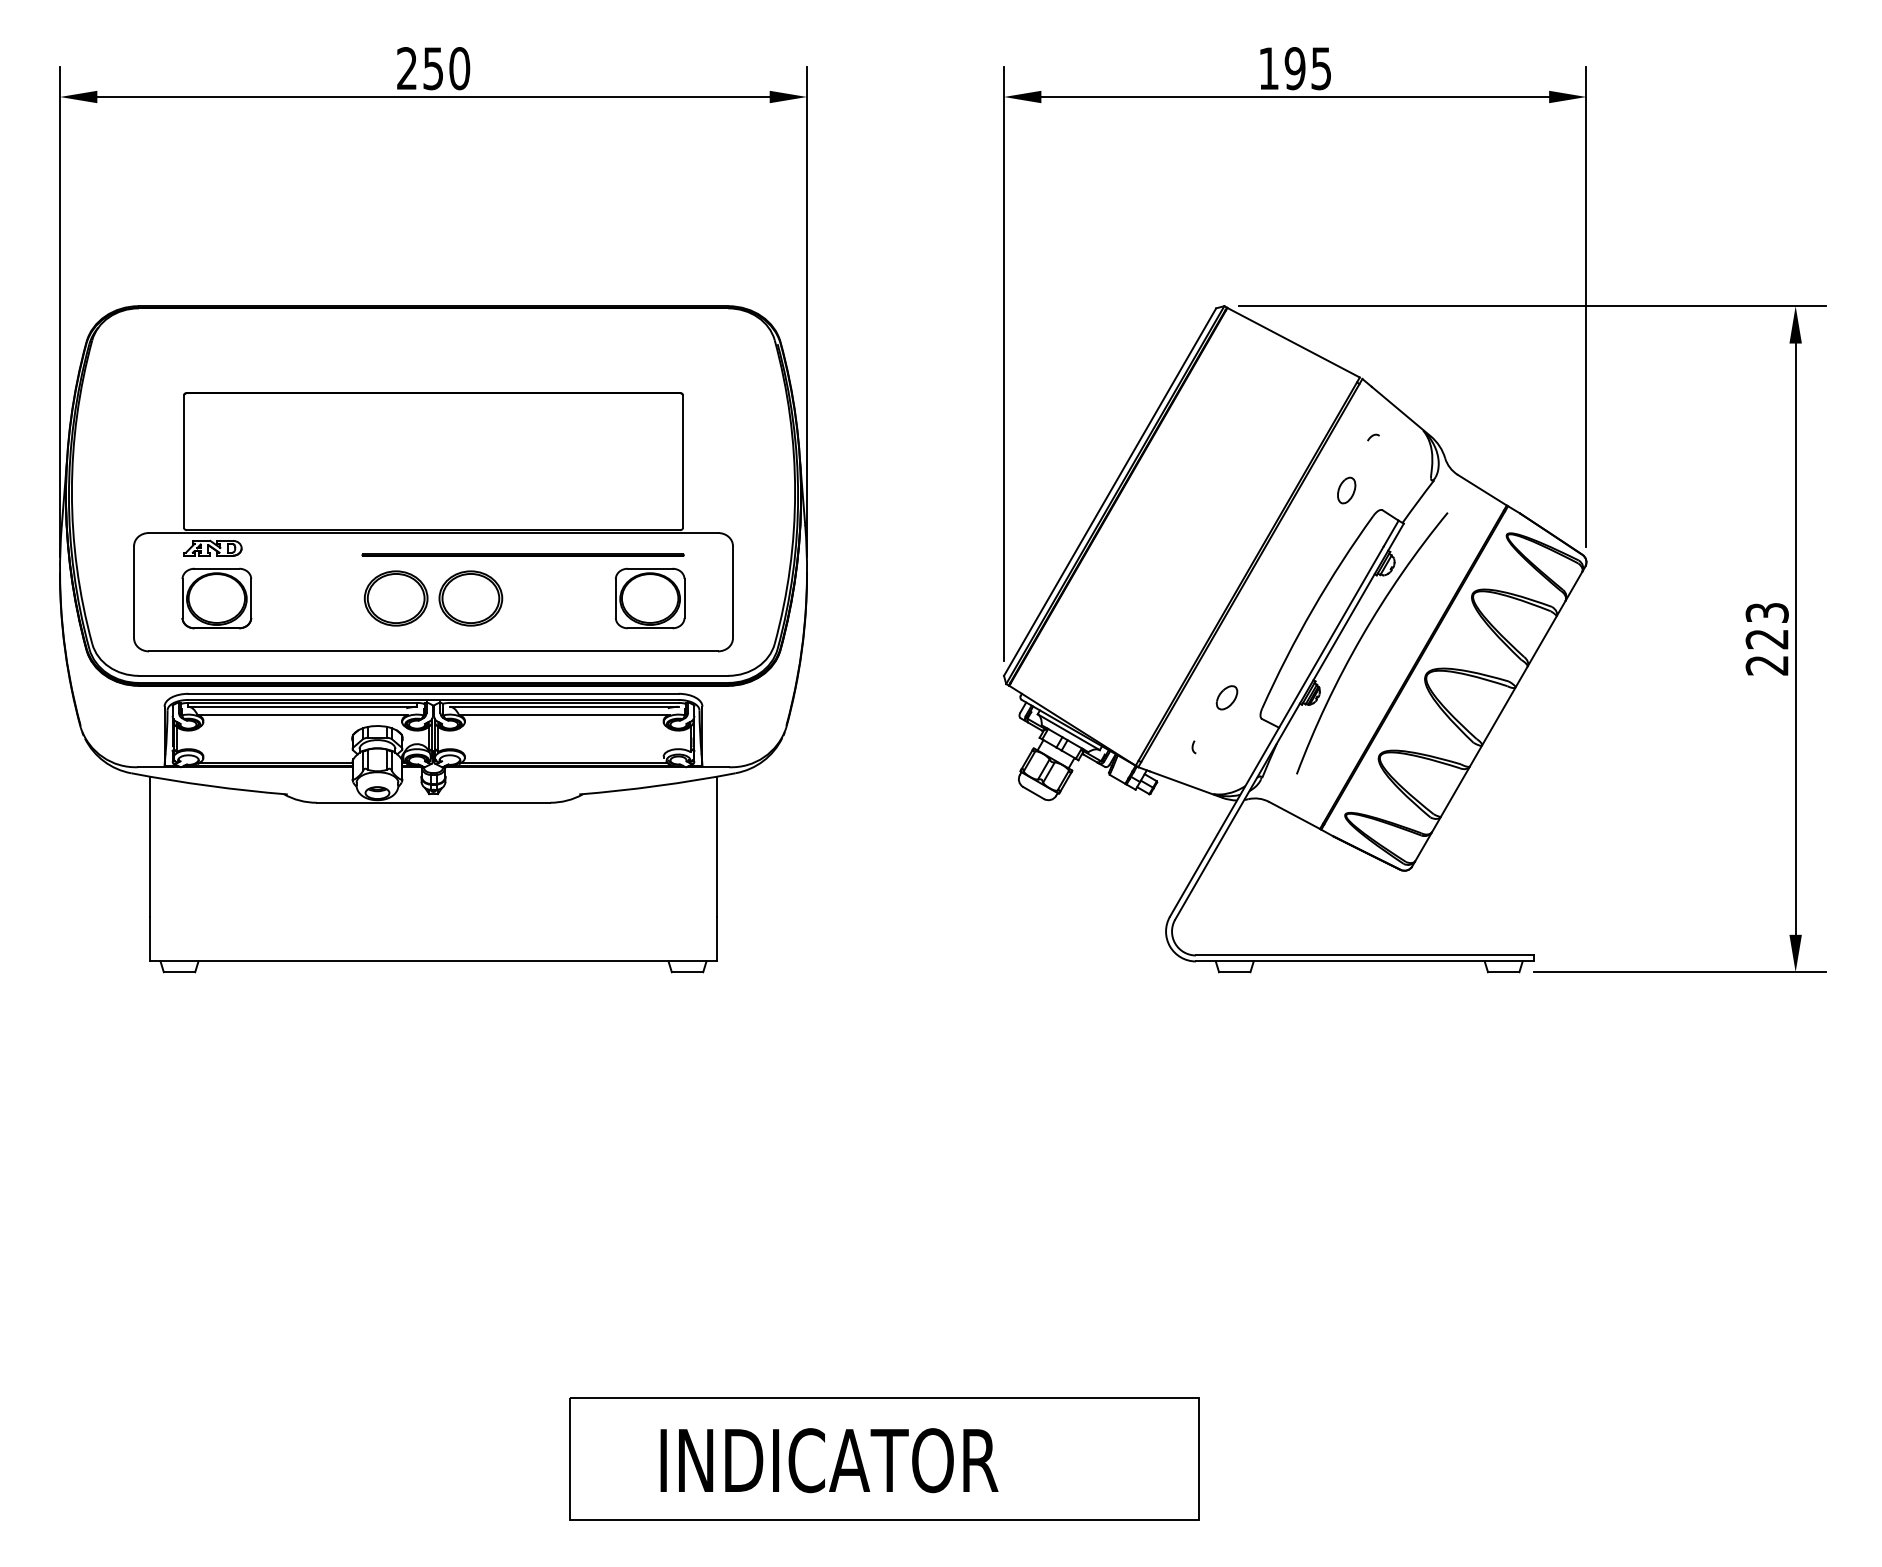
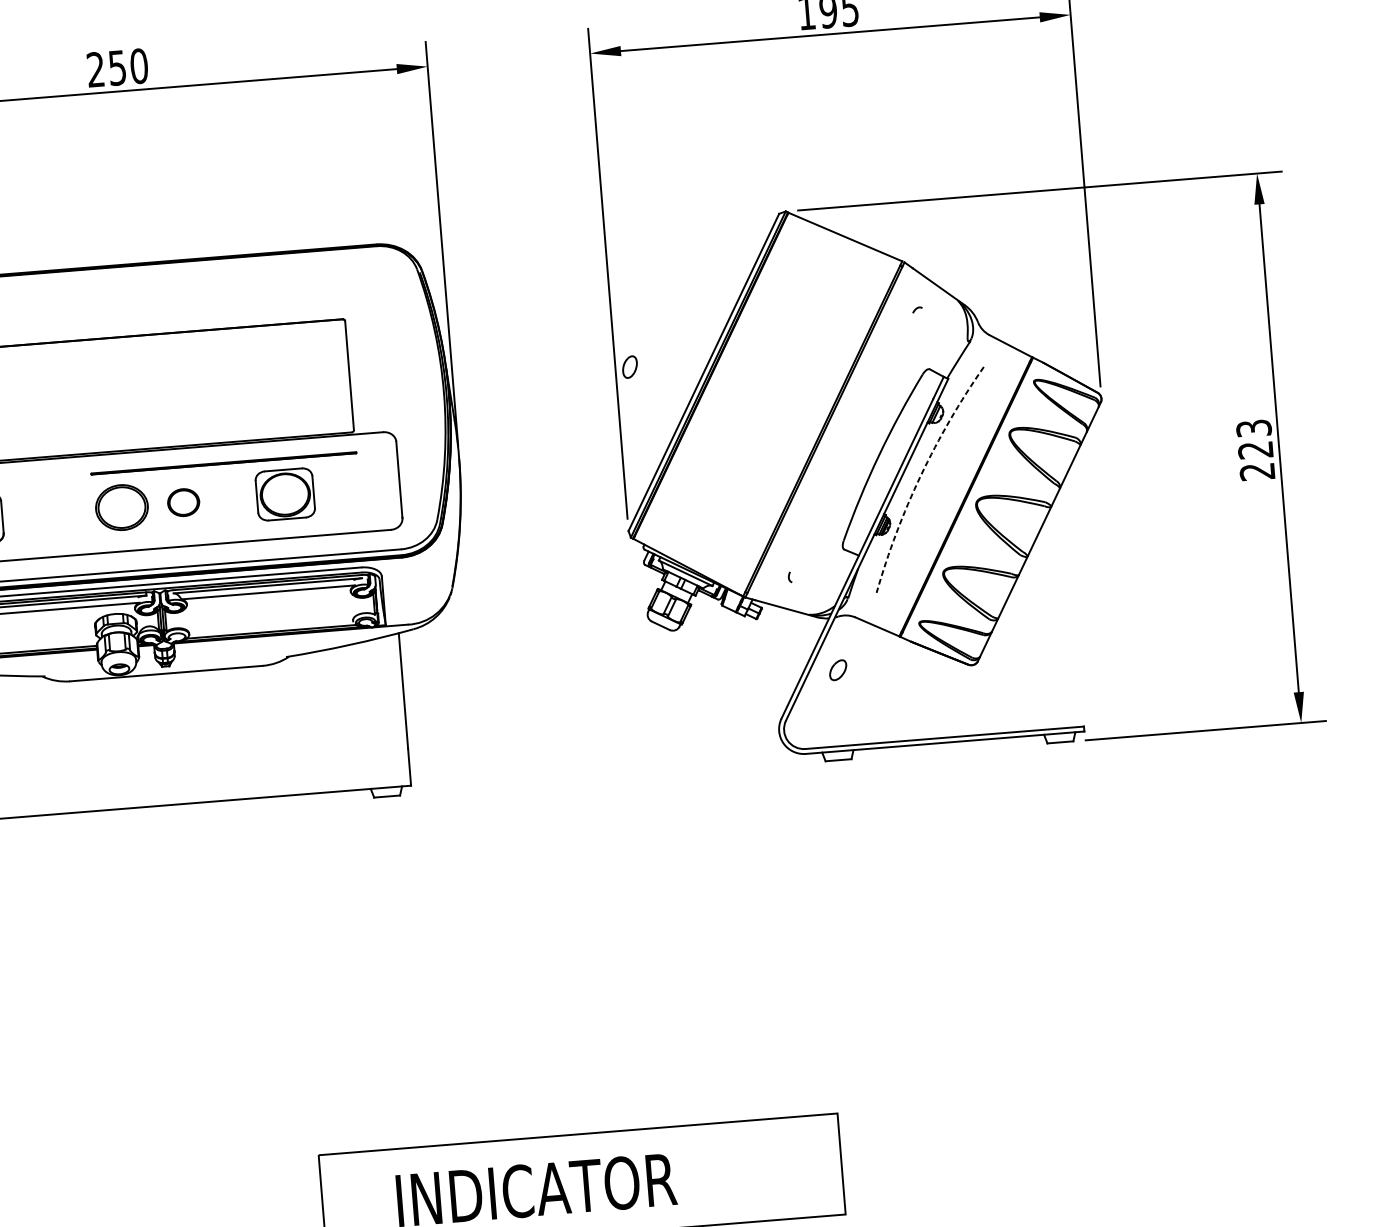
part: (1346, 490) -> (629, 367), moved
part: (470, 598) -> (183, 502), size x0.6
part: (650, 598) -> (285, 494), moved
arc: (1361, 637) -> (920, 475), solid -> dashed
part: (1226, 697) -> (837, 670), moved

